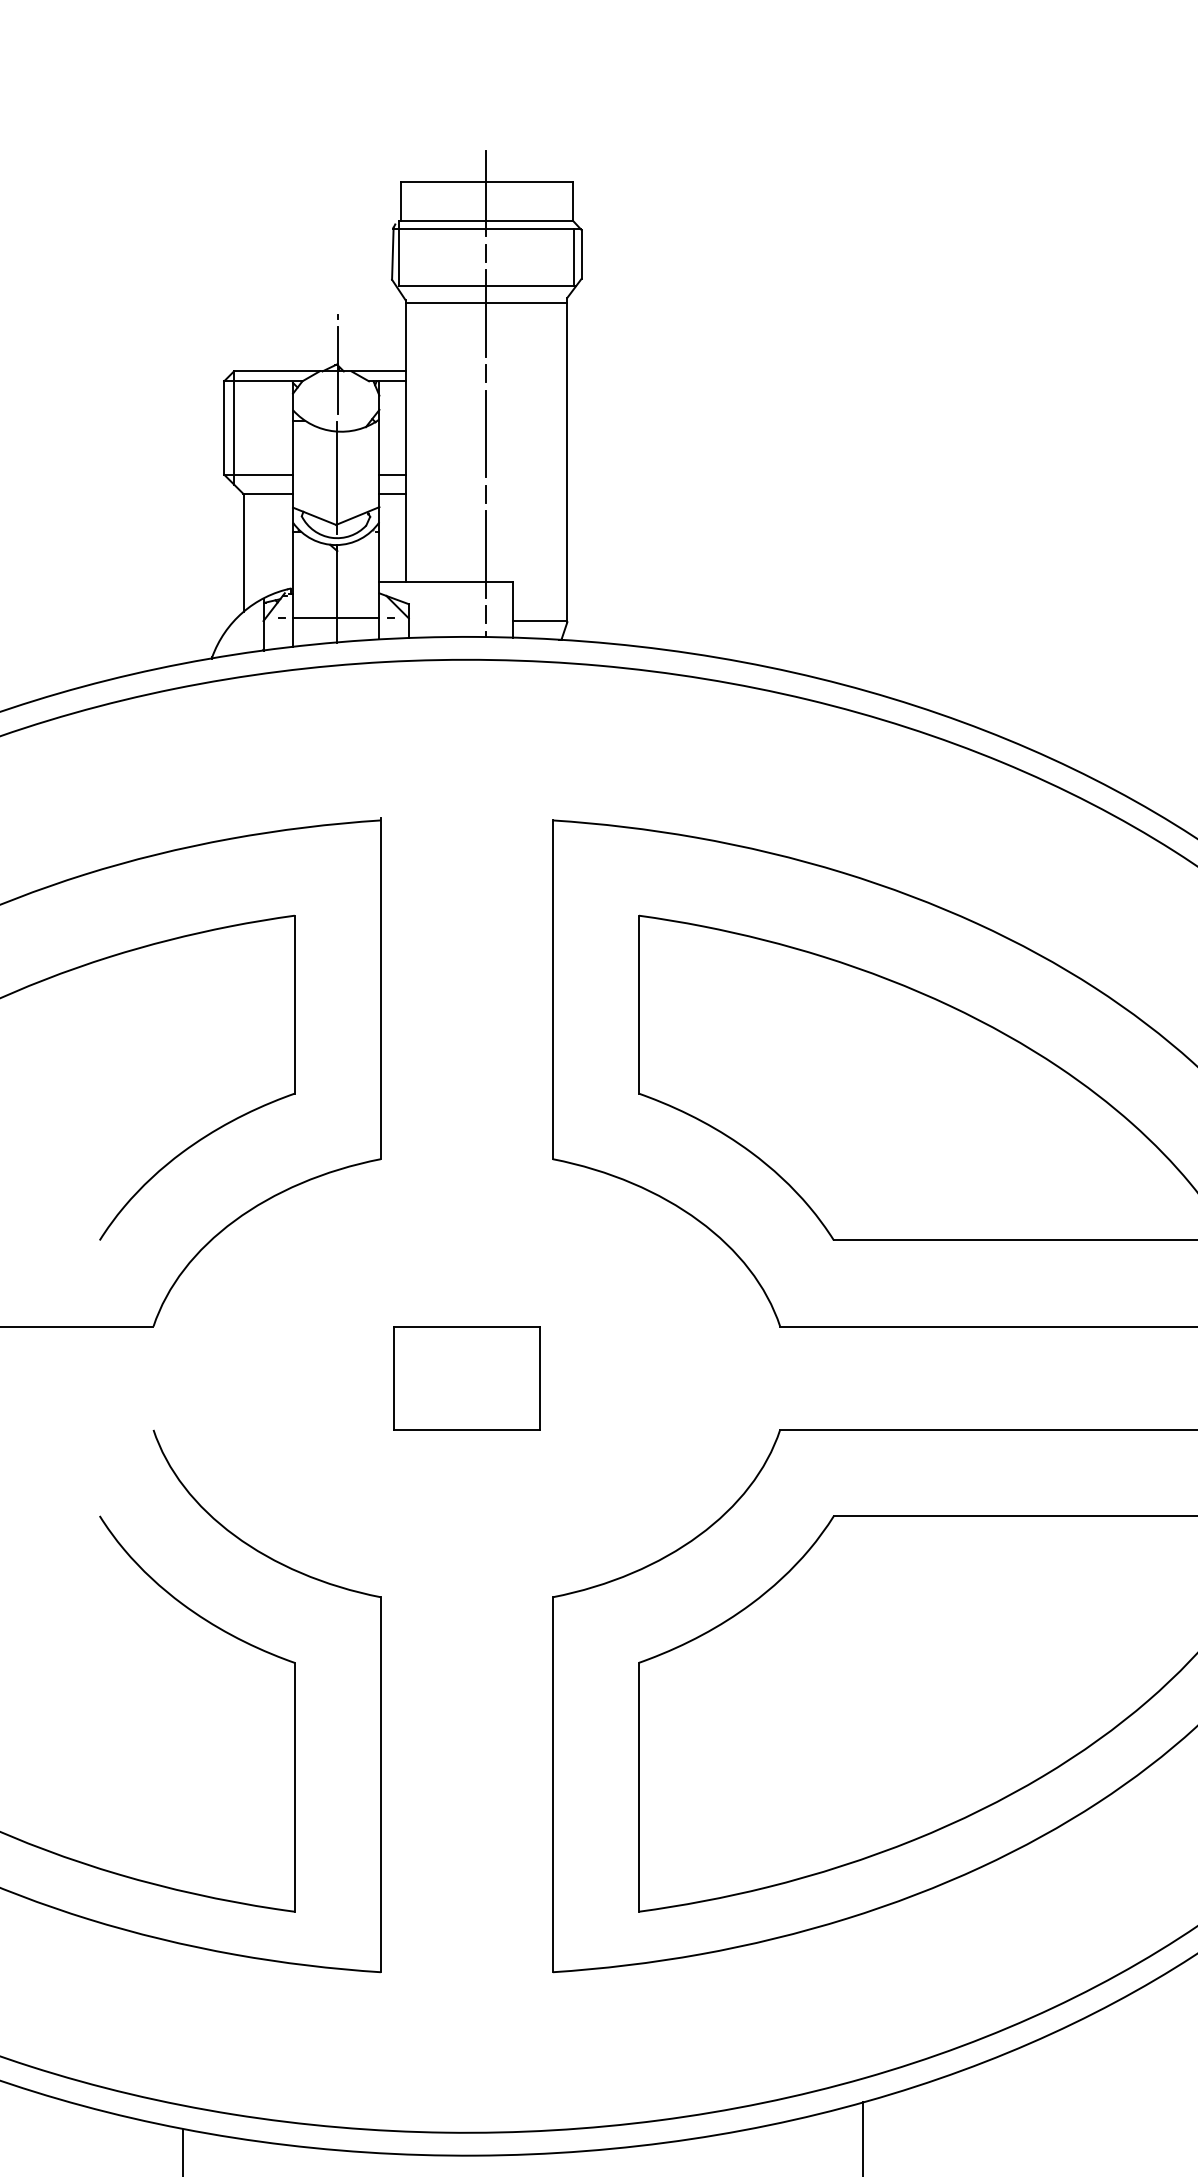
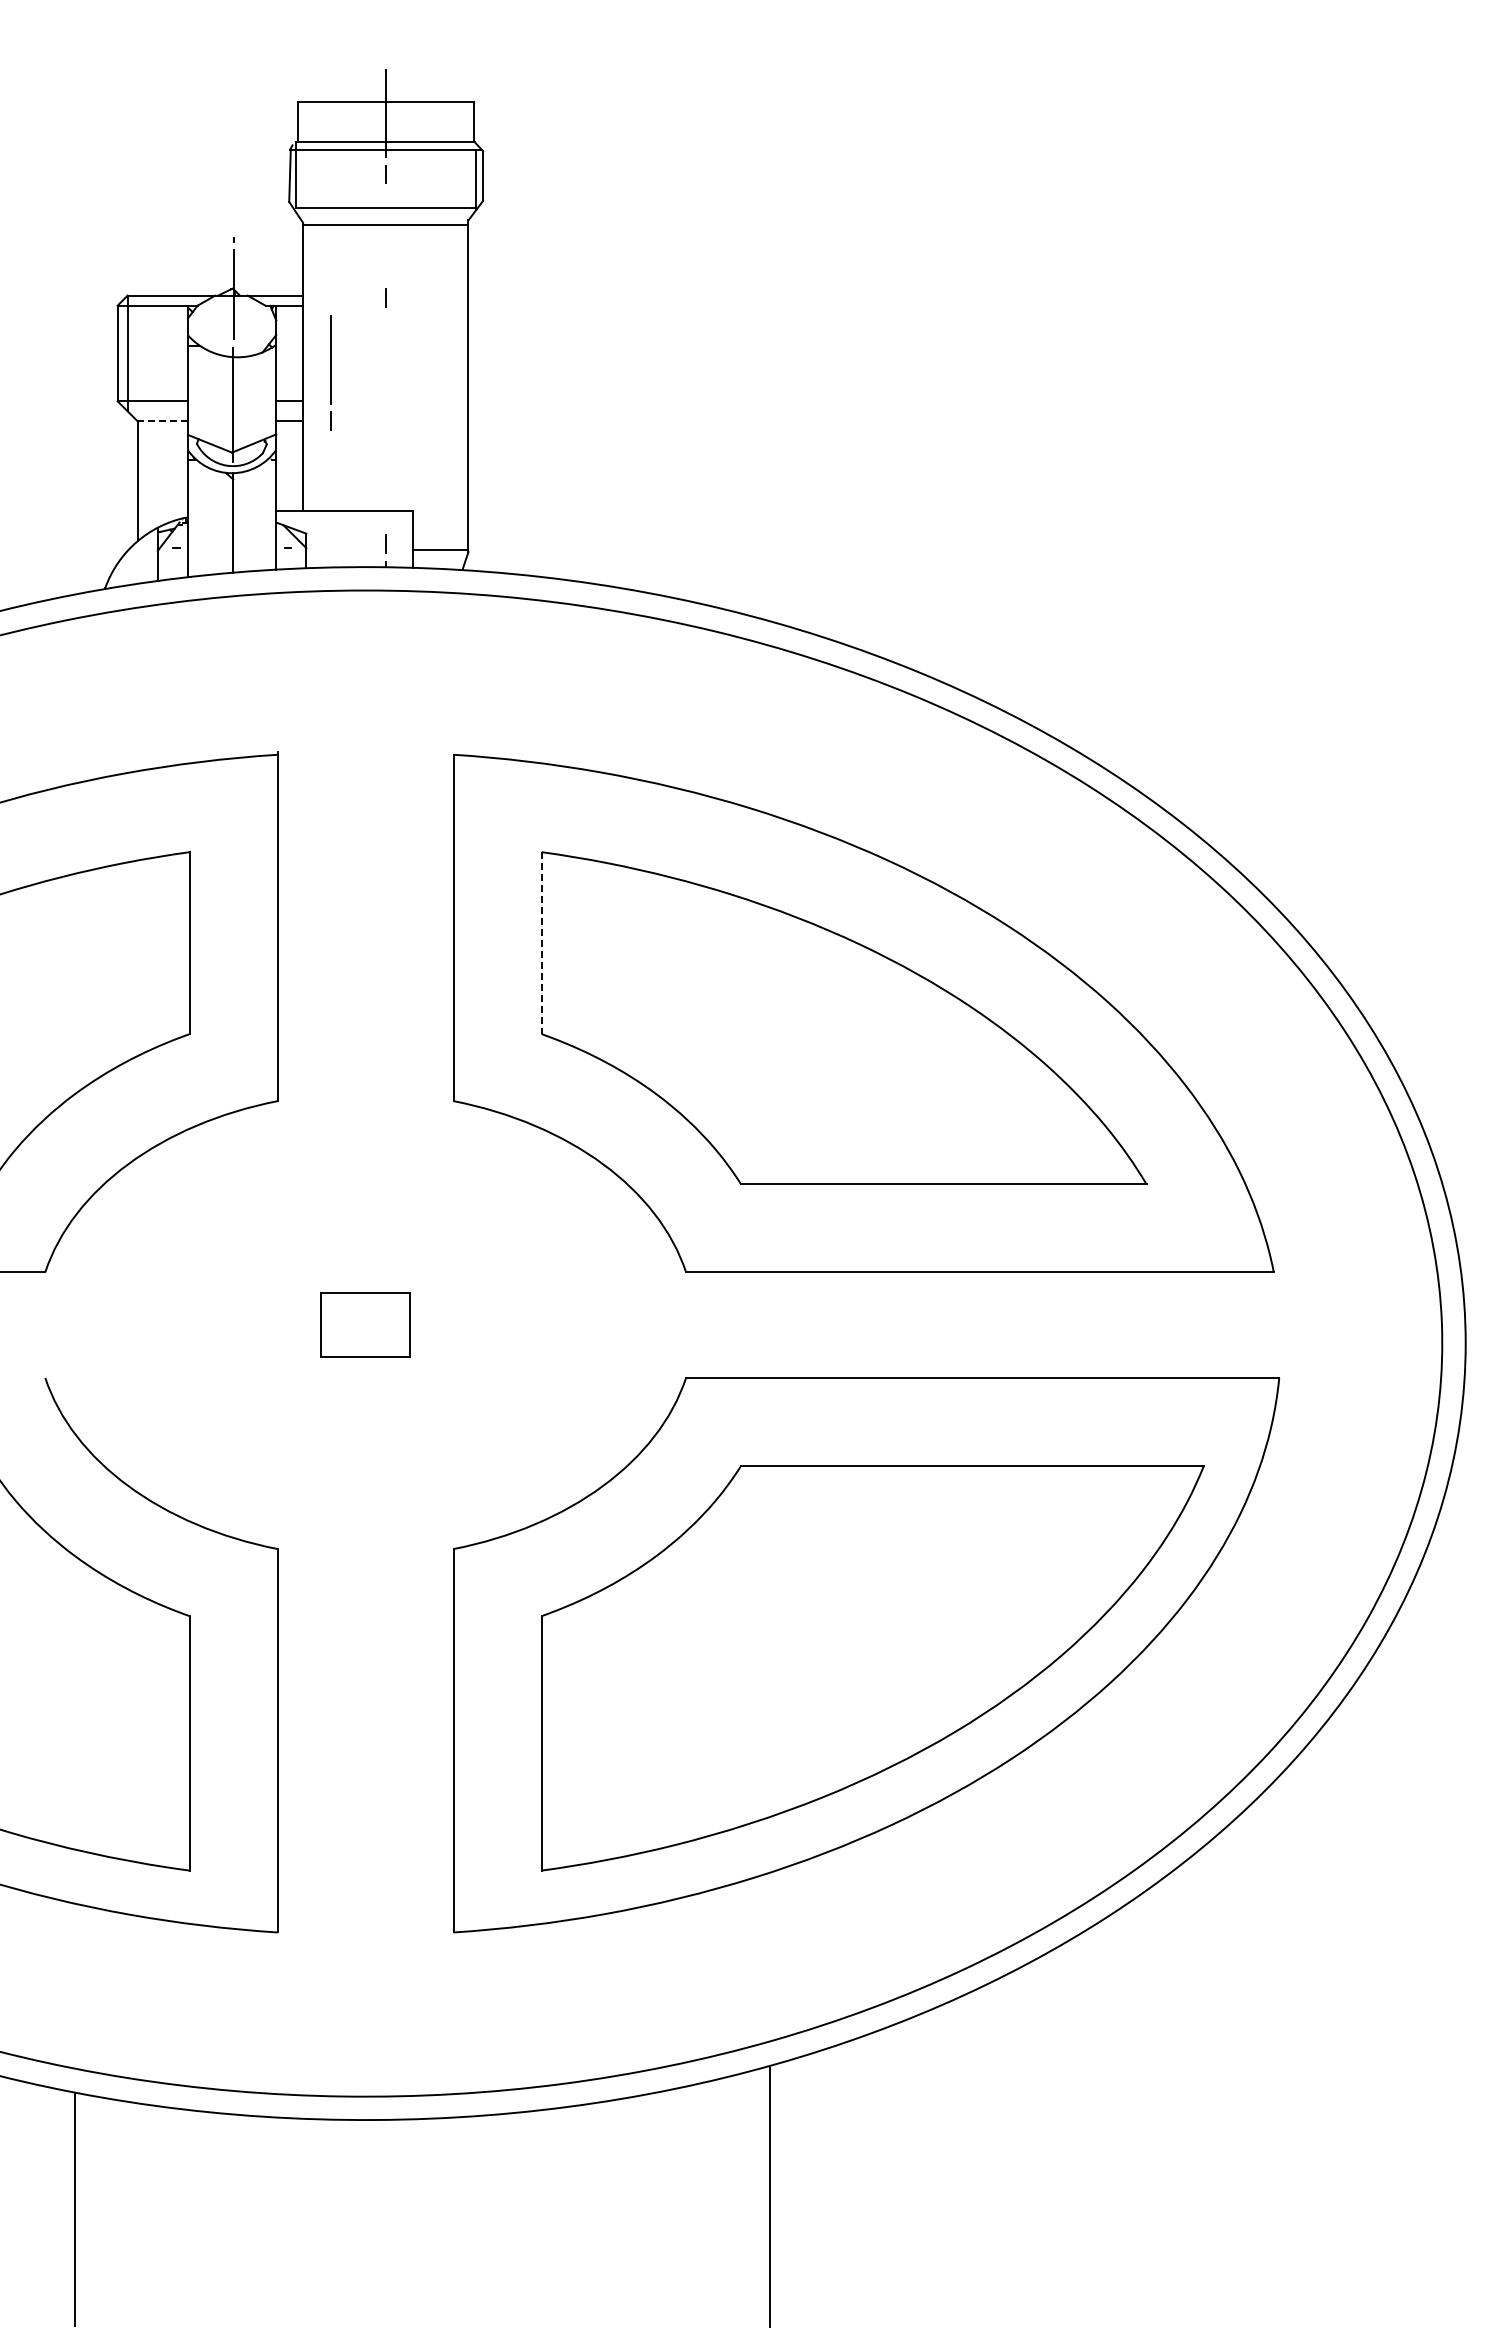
line: (486, 313) -> (385, 236), removed
line: (486, 446) -> (330, 372), moved
line: (268, 493) -> (162, 420), solid -> dashed
line: (486, 554) -> (385, 482), removed
line: (335, 618) -> (231, 548), removed
line: (638, 1005) -> (541, 943), solid -> dashed
part: (466, 1377) -> (365, 1324), size x0.6

